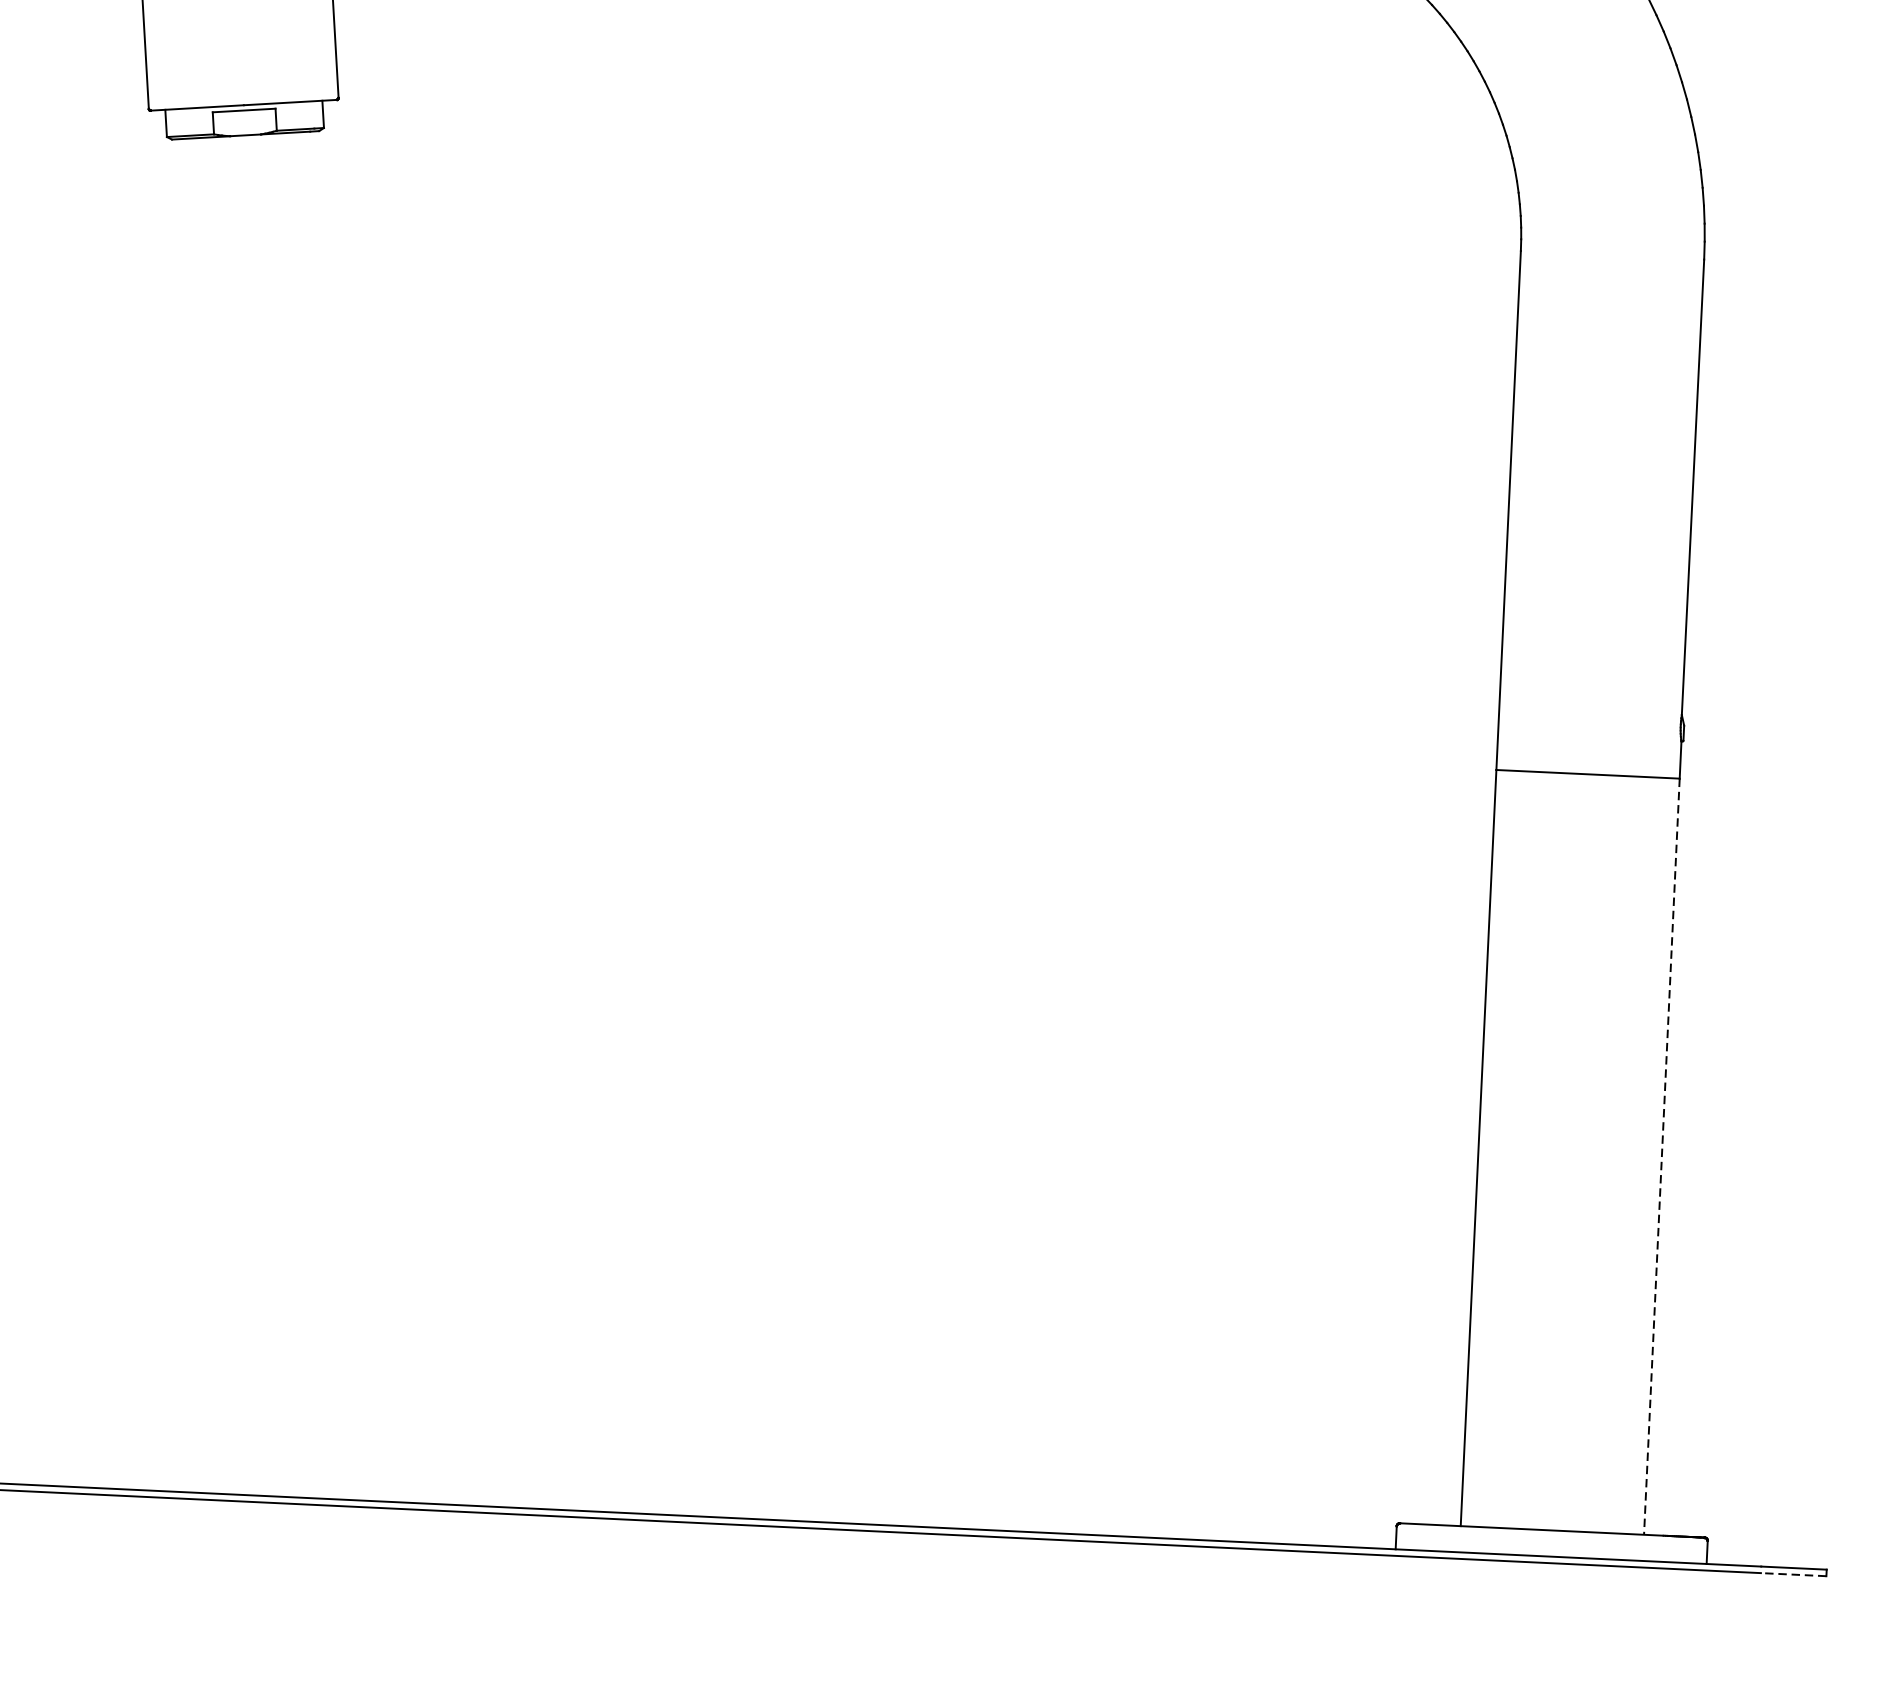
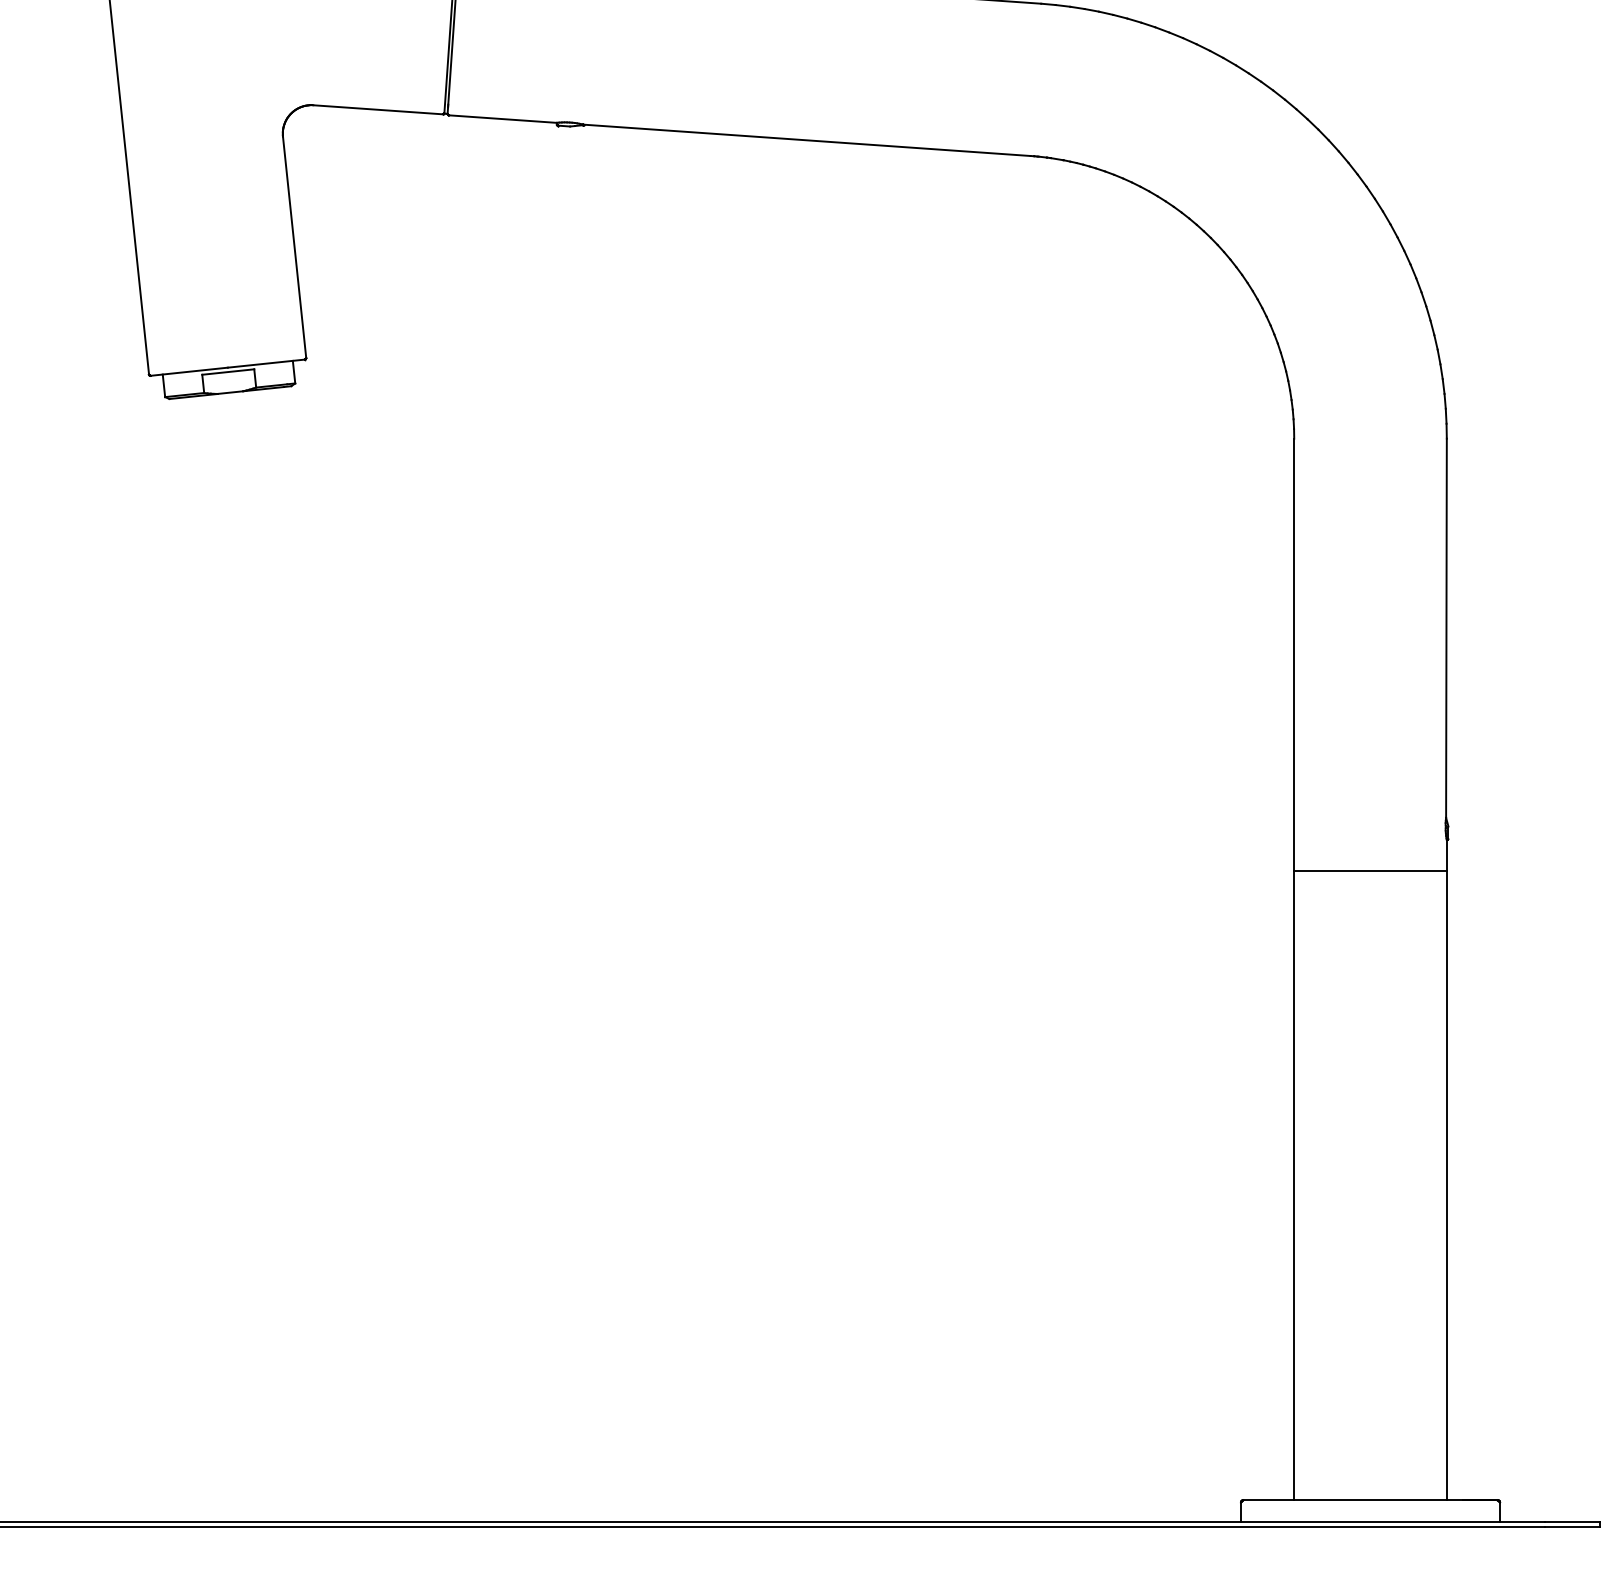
line: (1661, 1156) -> (1446, 1185), dashed -> solid
line: (1793, 1574) -> (1572, 1527), dashed -> solid

